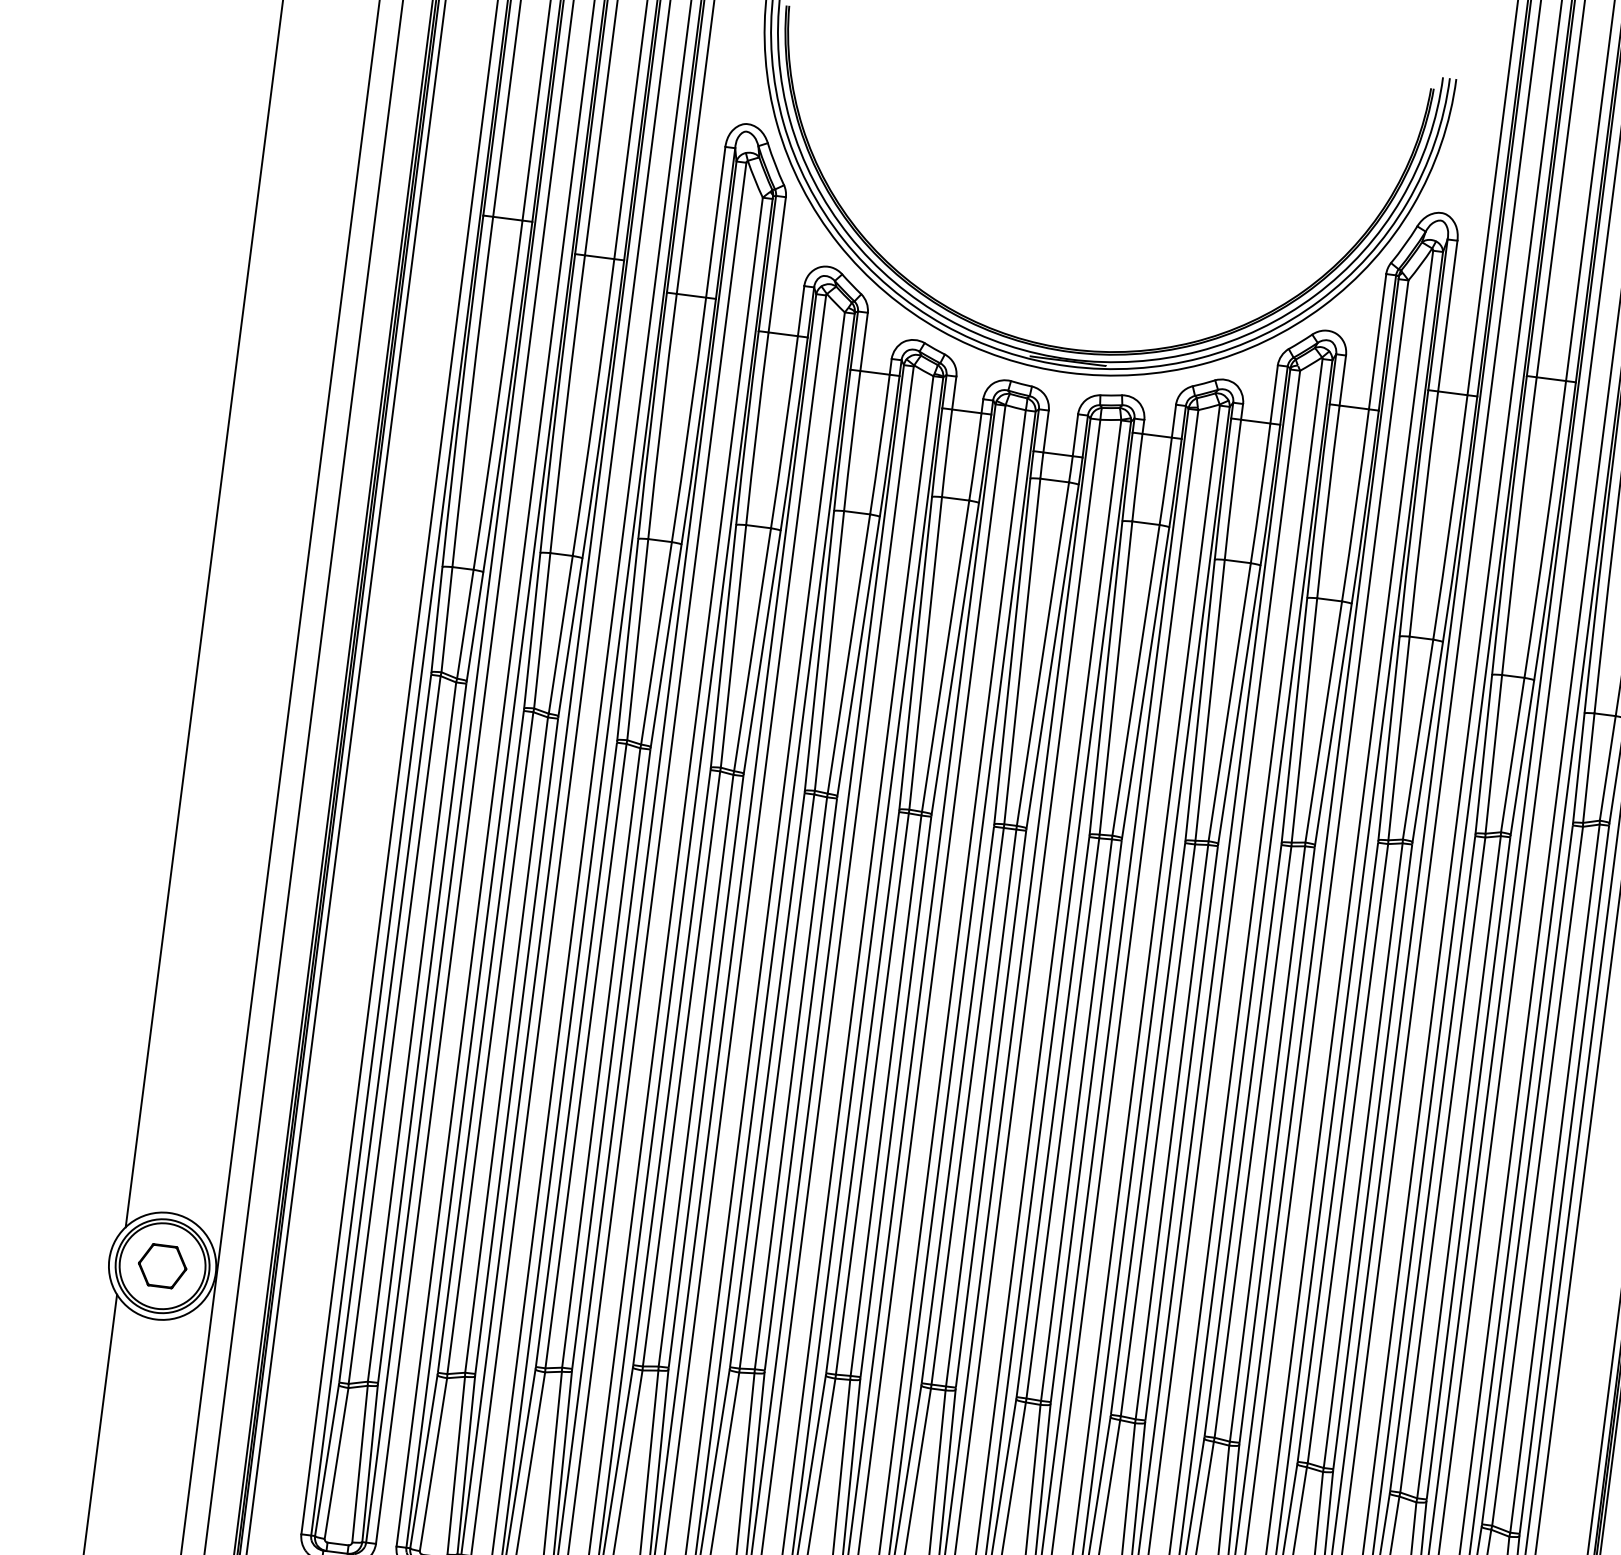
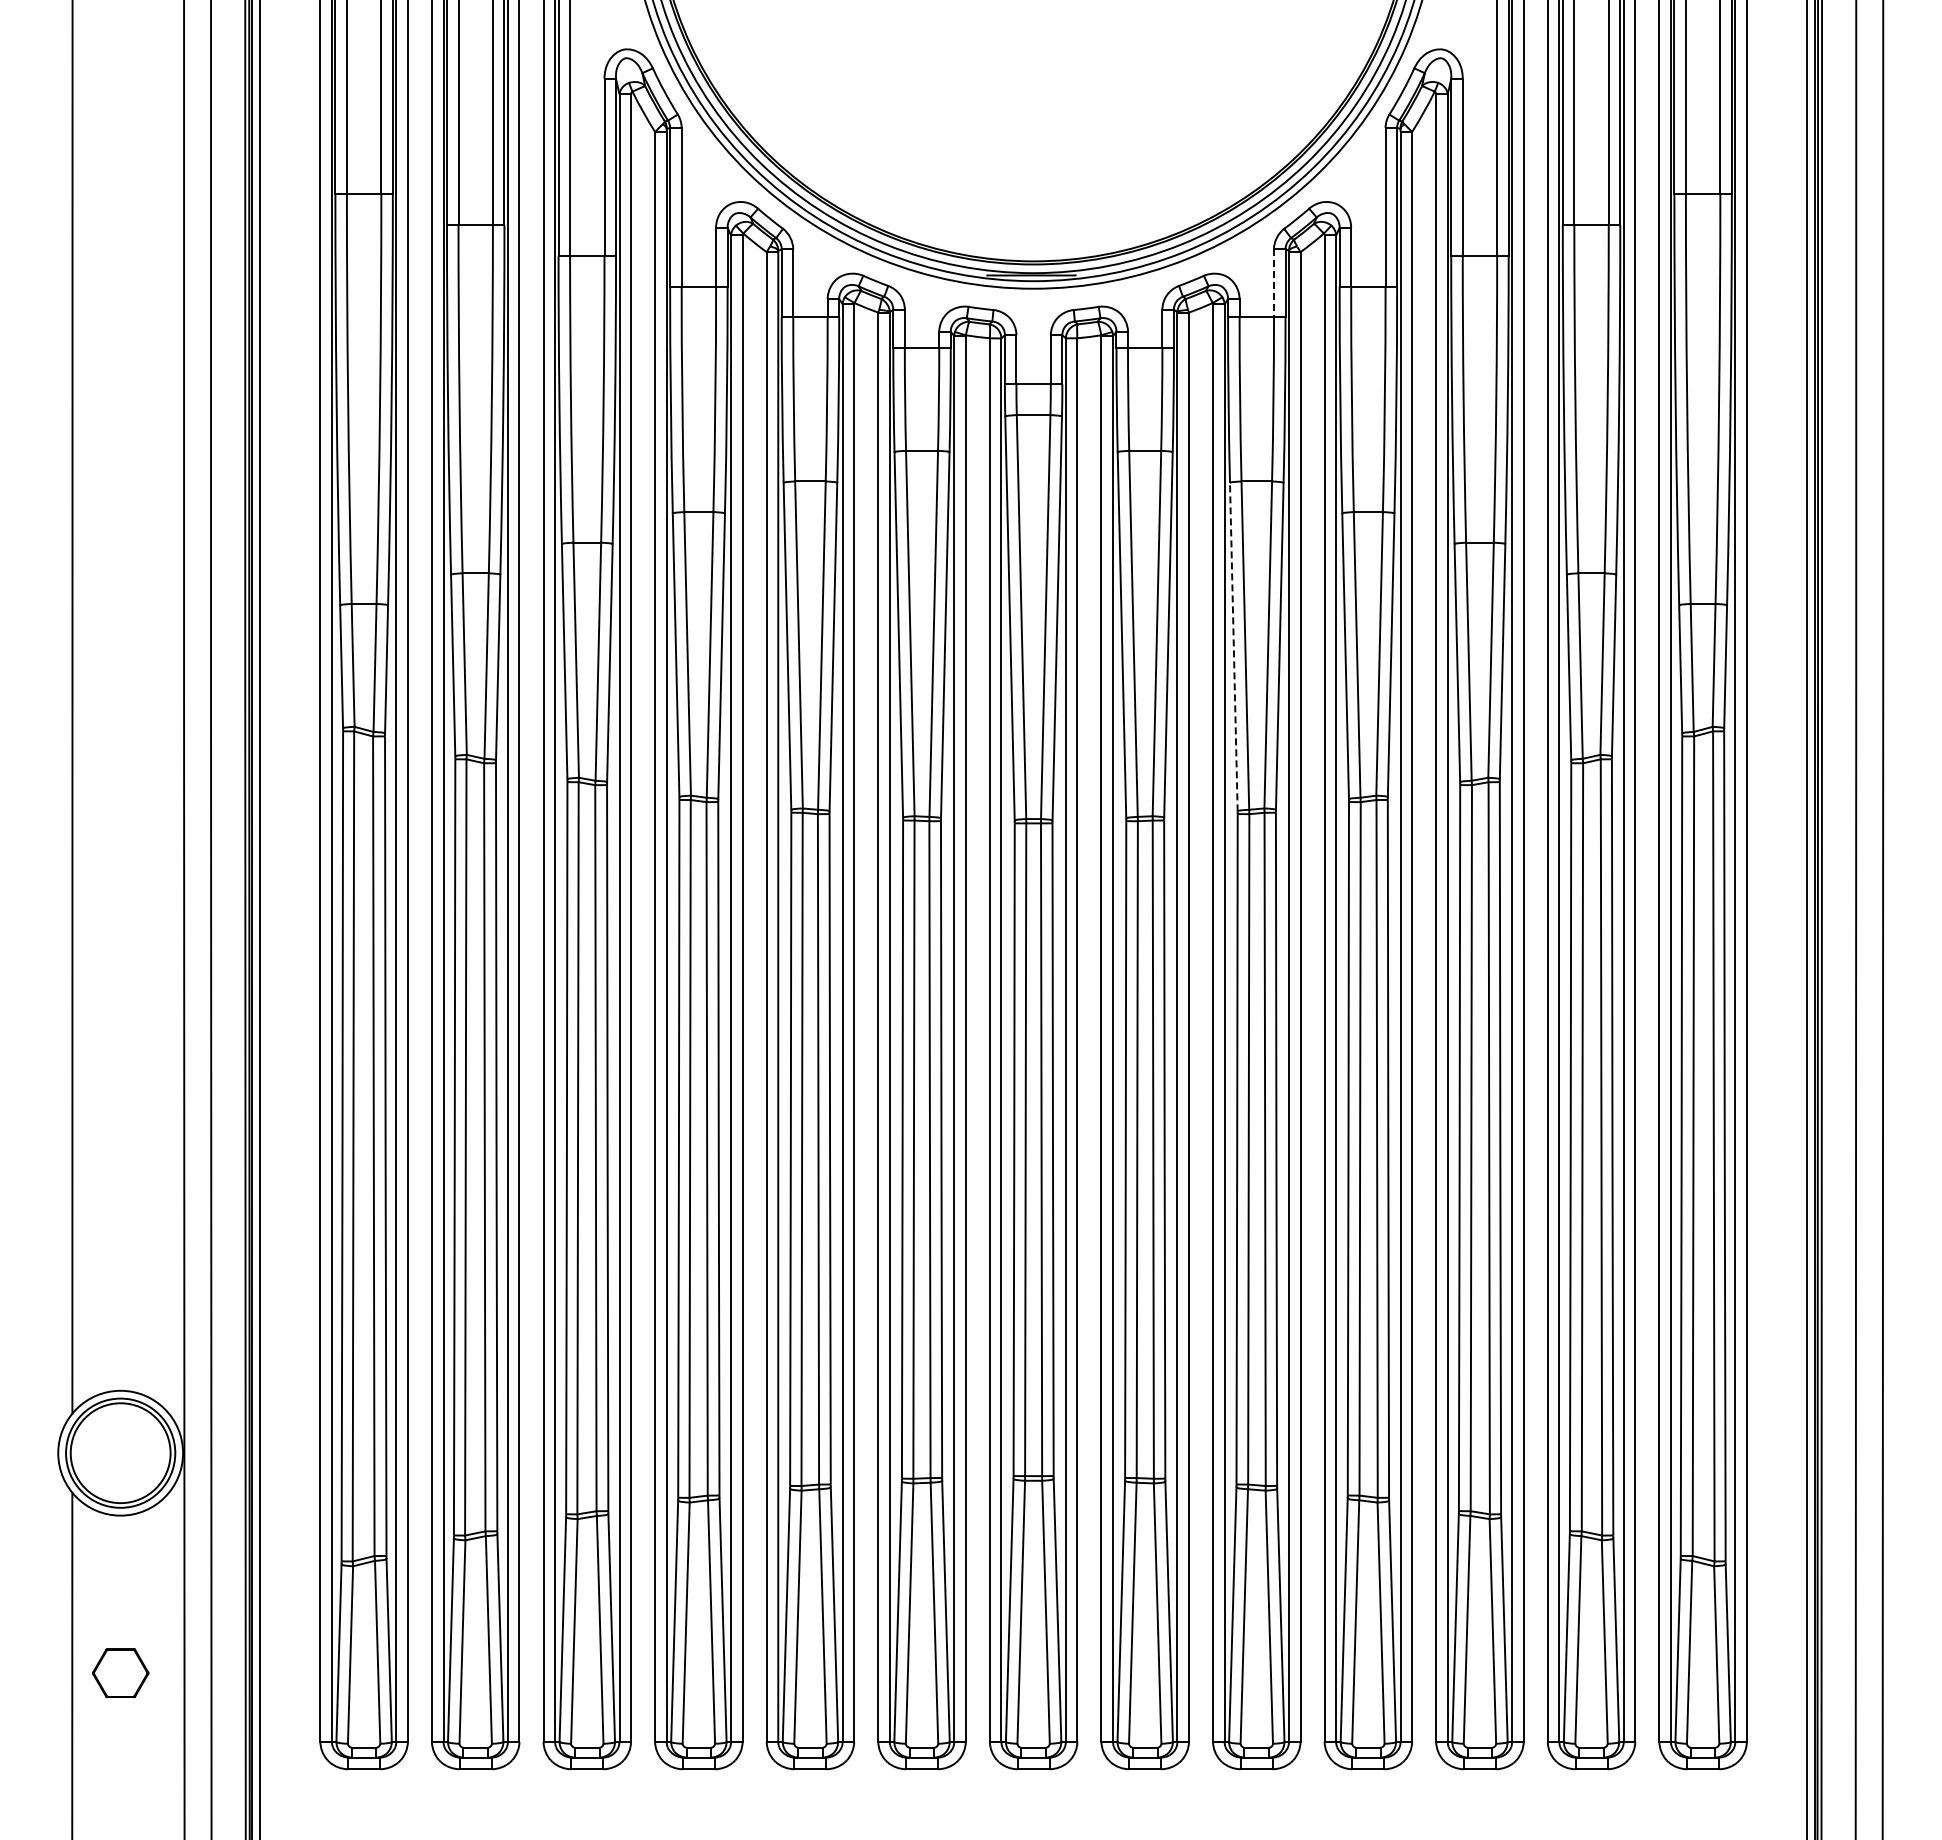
line: (1274, 394) -> (1274, 283), solid -> dashed
line: (1199, 699) -> (1233, 646), solid -> dashed
part: (162, 1266) -> (120, 1673), moved

